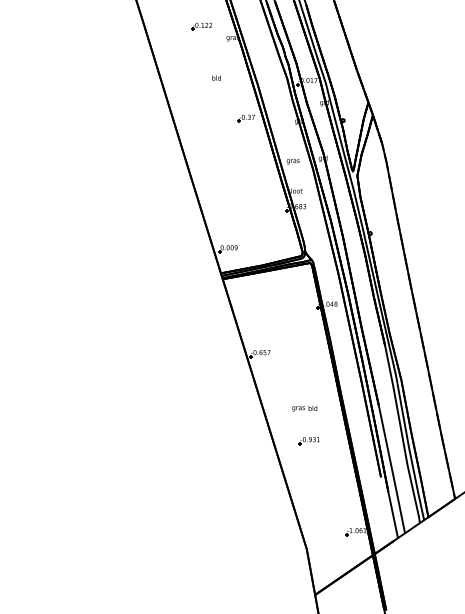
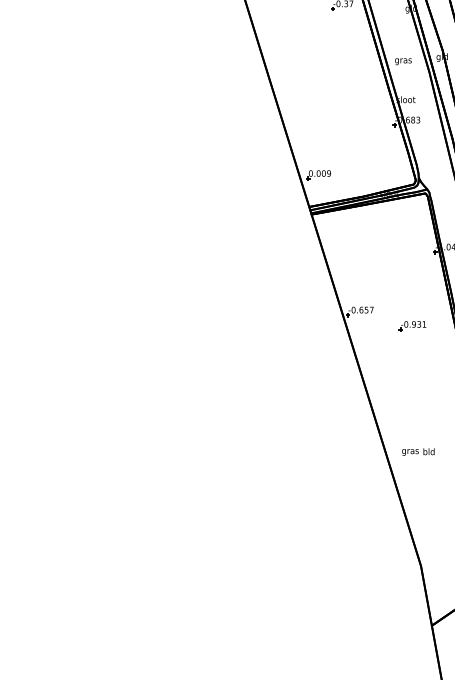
text: (304, 408) -> (418, 451), moved
part: (308, 441) -> (411, 326), moved

